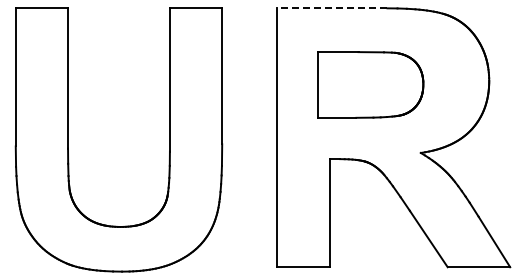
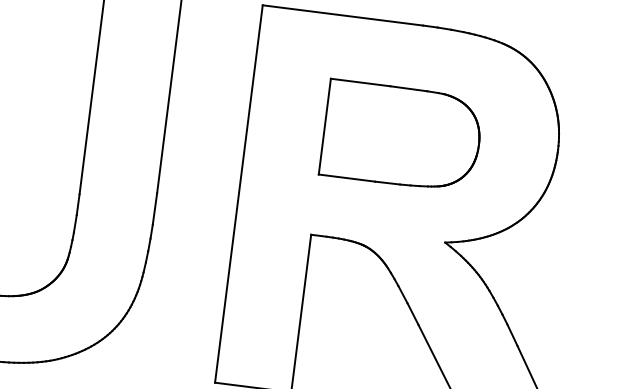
line: (331, 8) -> (341, 15), dashed -> solid
part: (370, 84) -> (401, 135), moved

